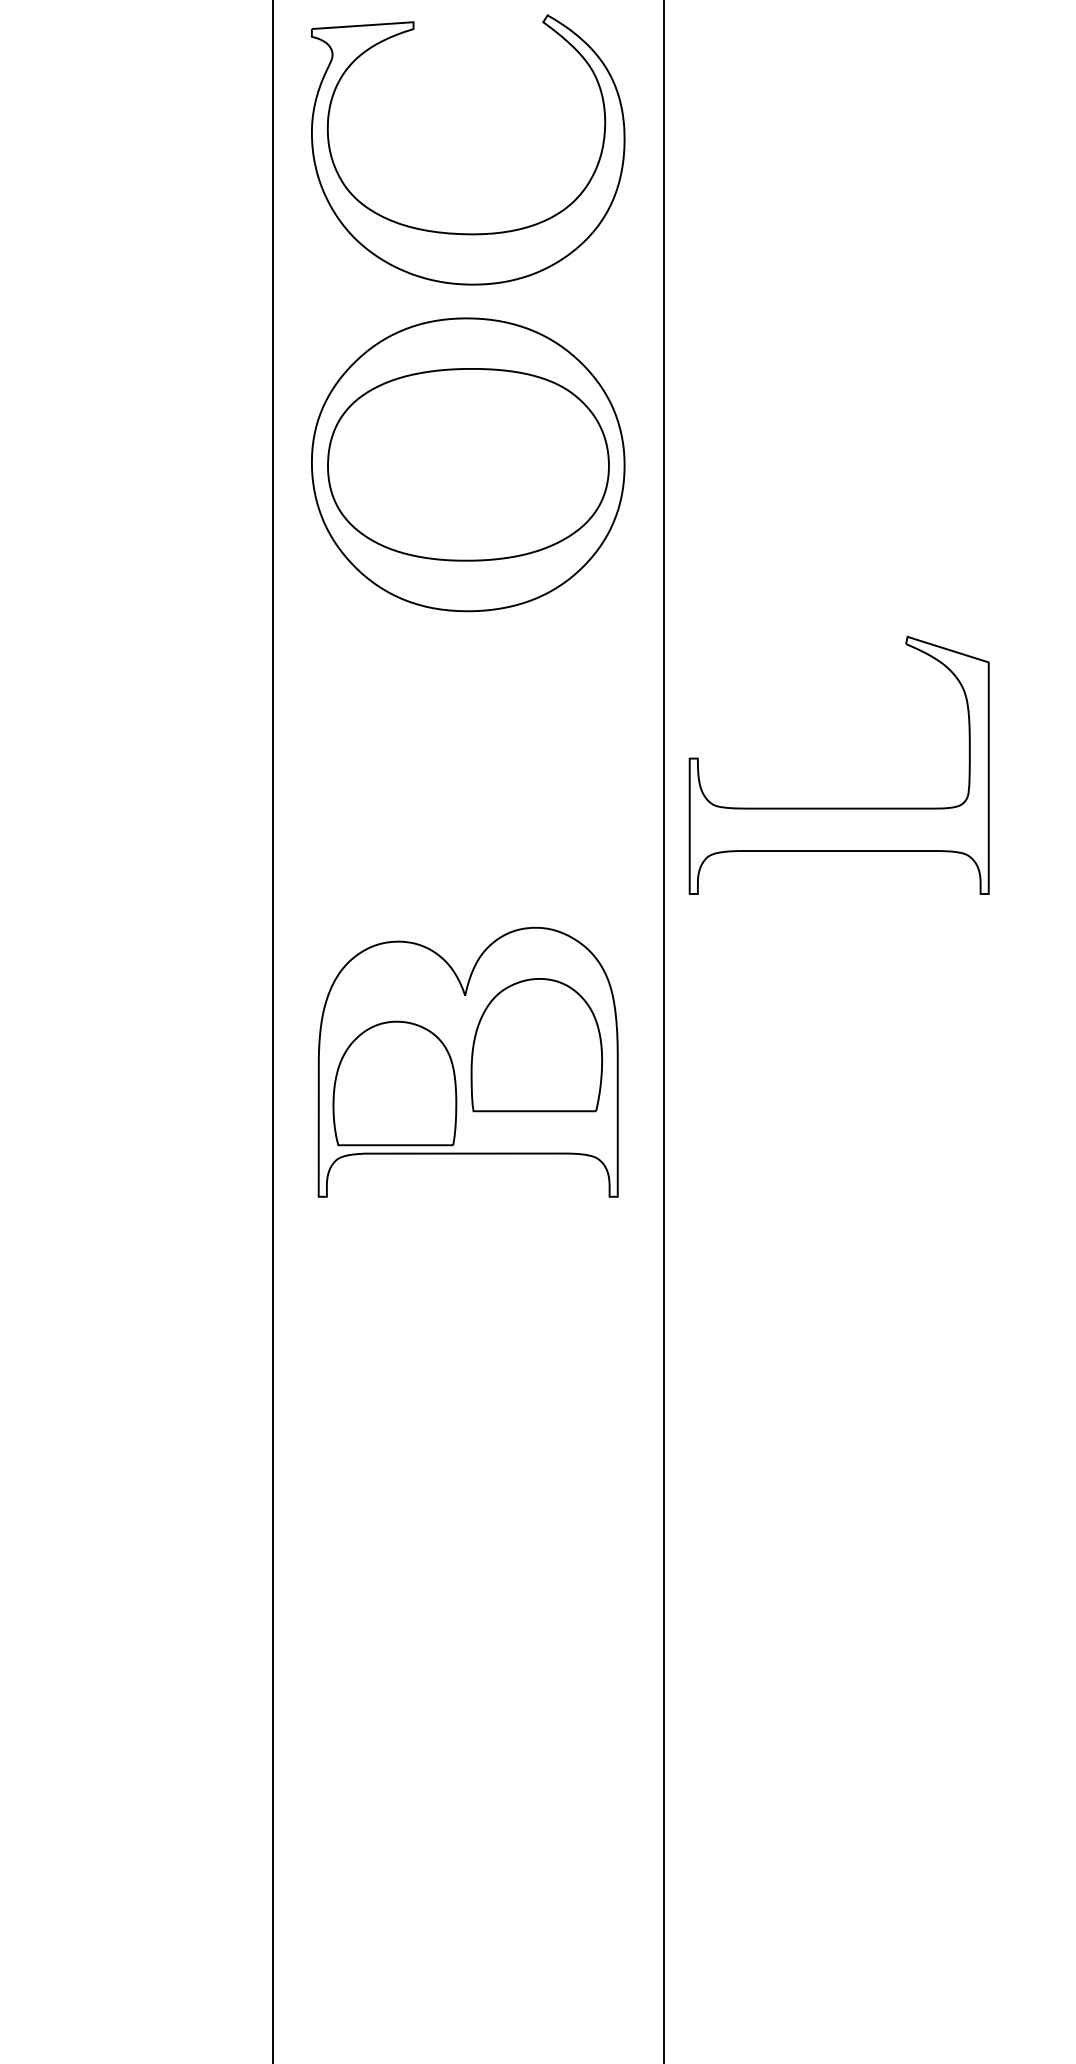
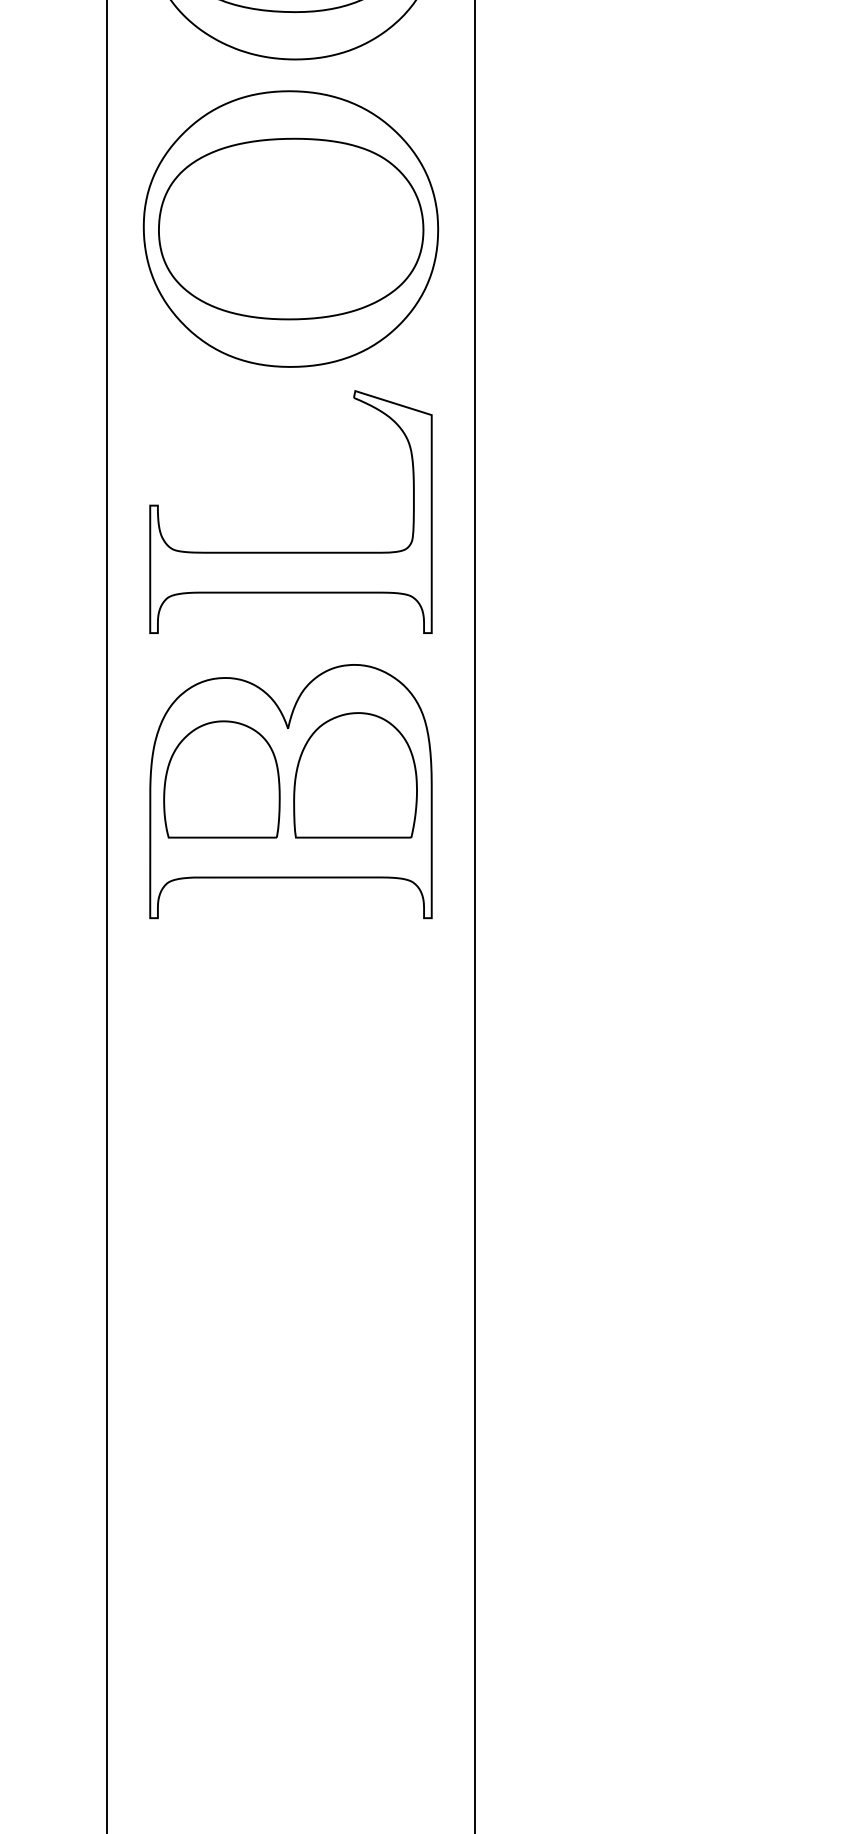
part: (838, 807) -> (290, 551), moved
part: (394, 1083) -> (221, 779), moved

